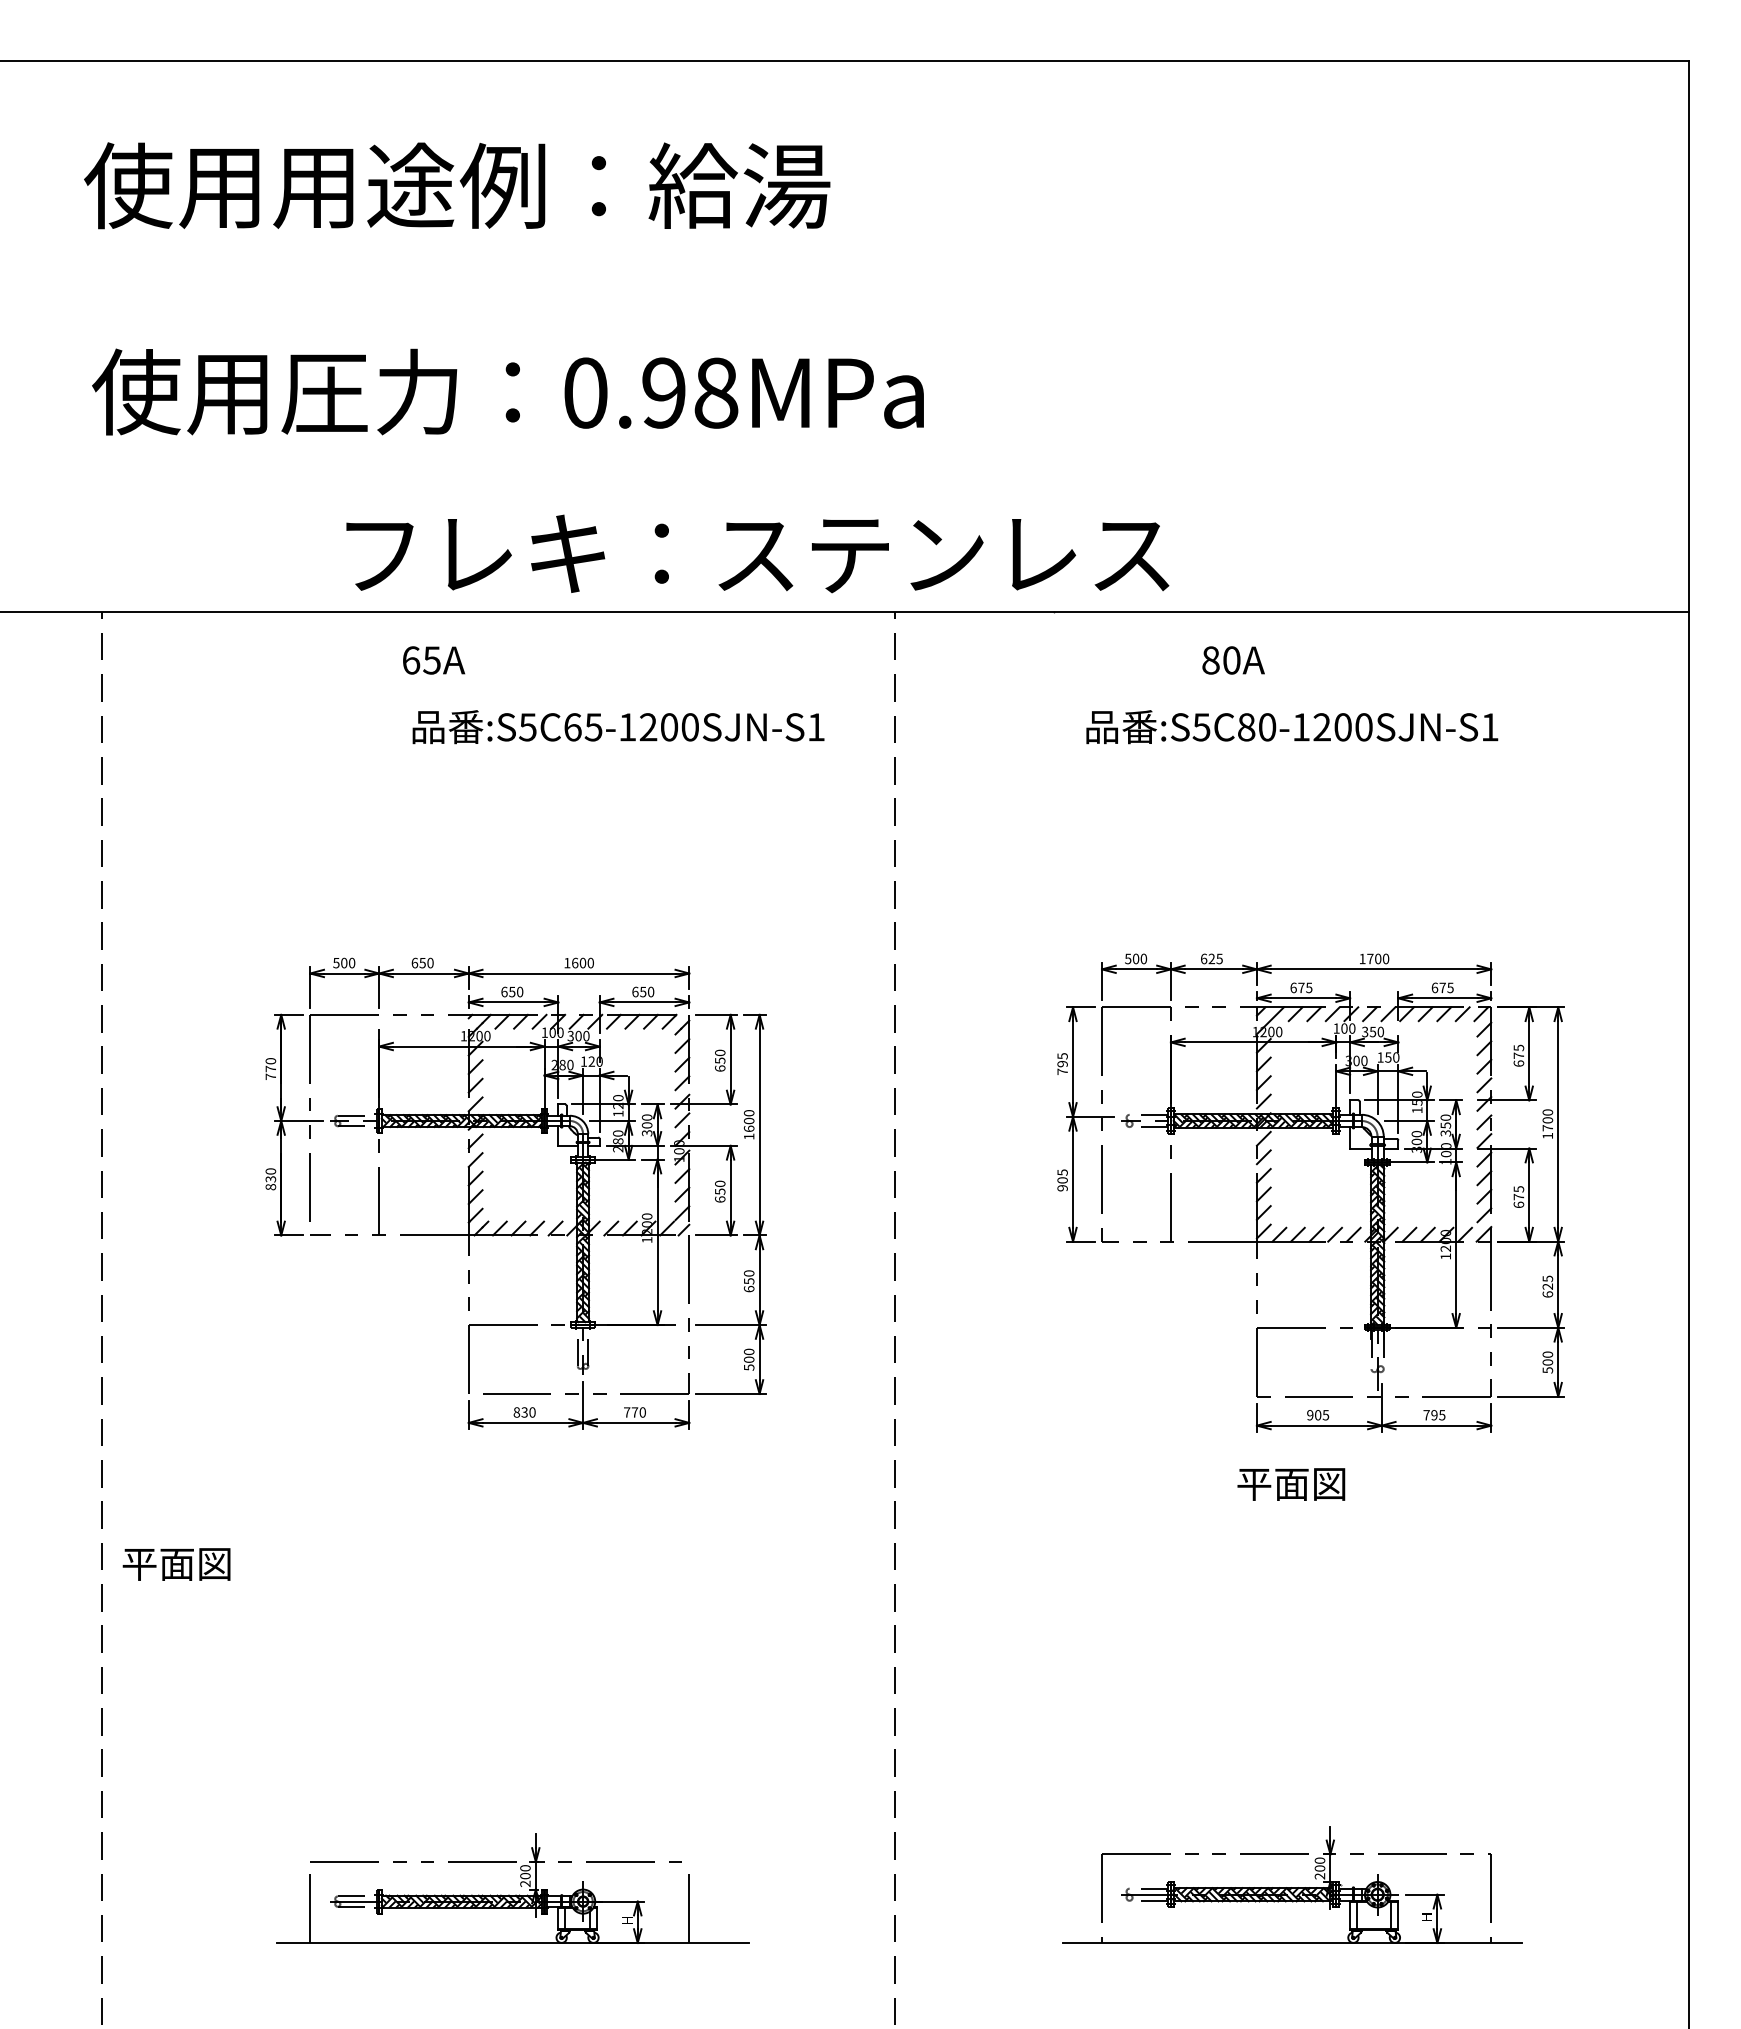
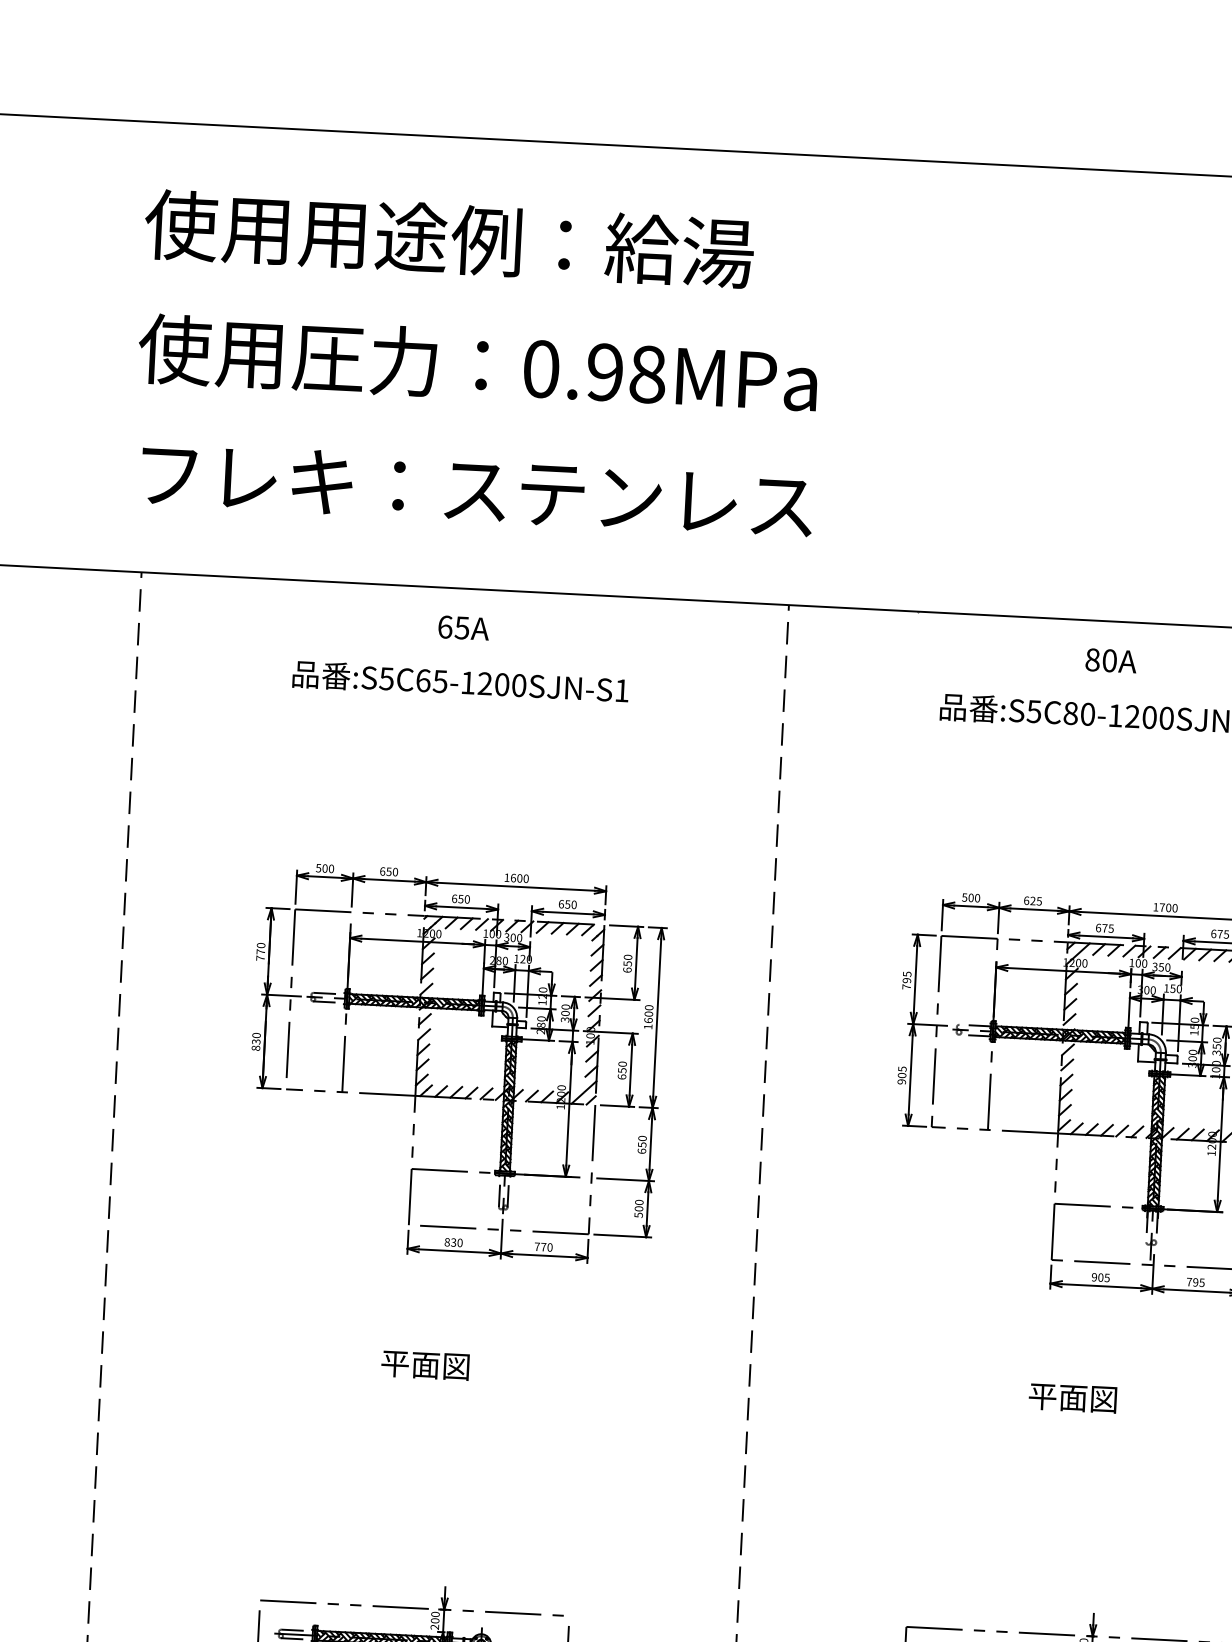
text: (507, 391) -> (477, 364), moved
text: (757, 553) -> (476, 489), moved
text: (434, 660) -> (464, 628), moved
text: (1233, 660) -> (1111, 660), moved
text: (618, 727) -> (460, 682), moved
text: (1291, 1484) -> (1072, 1398), moved
text: (176, 1564) -> (425, 1365), moved

